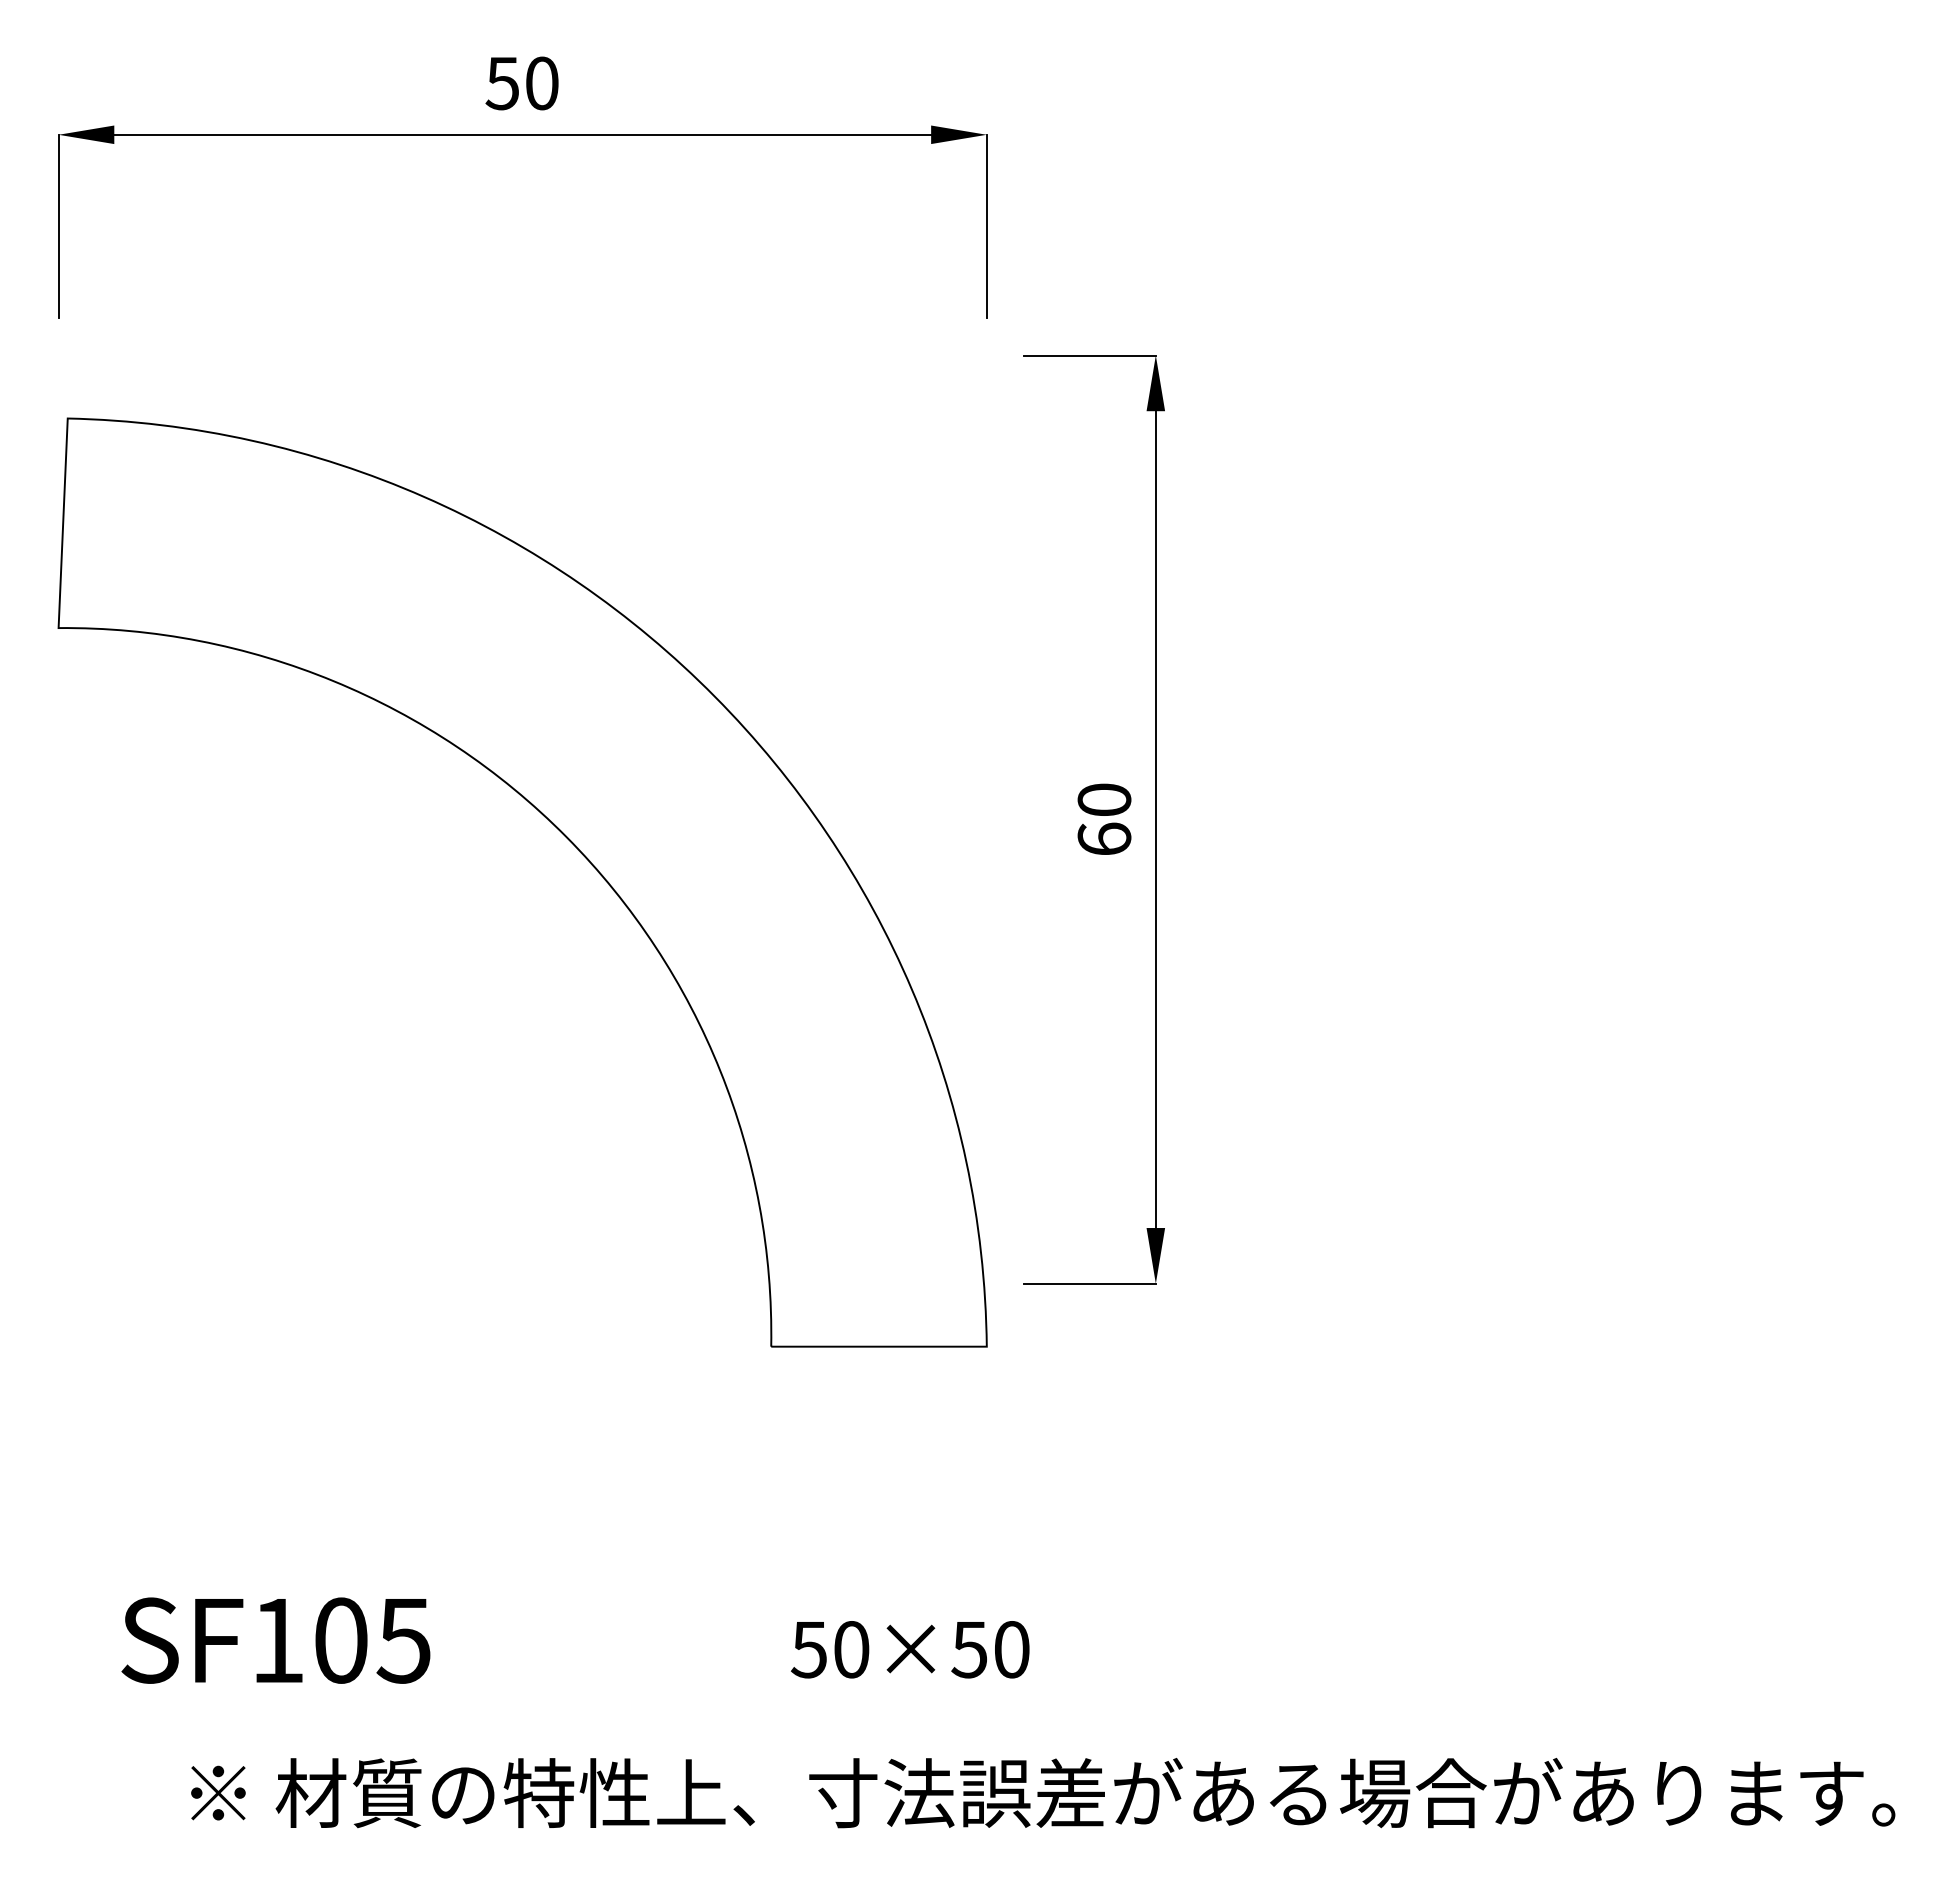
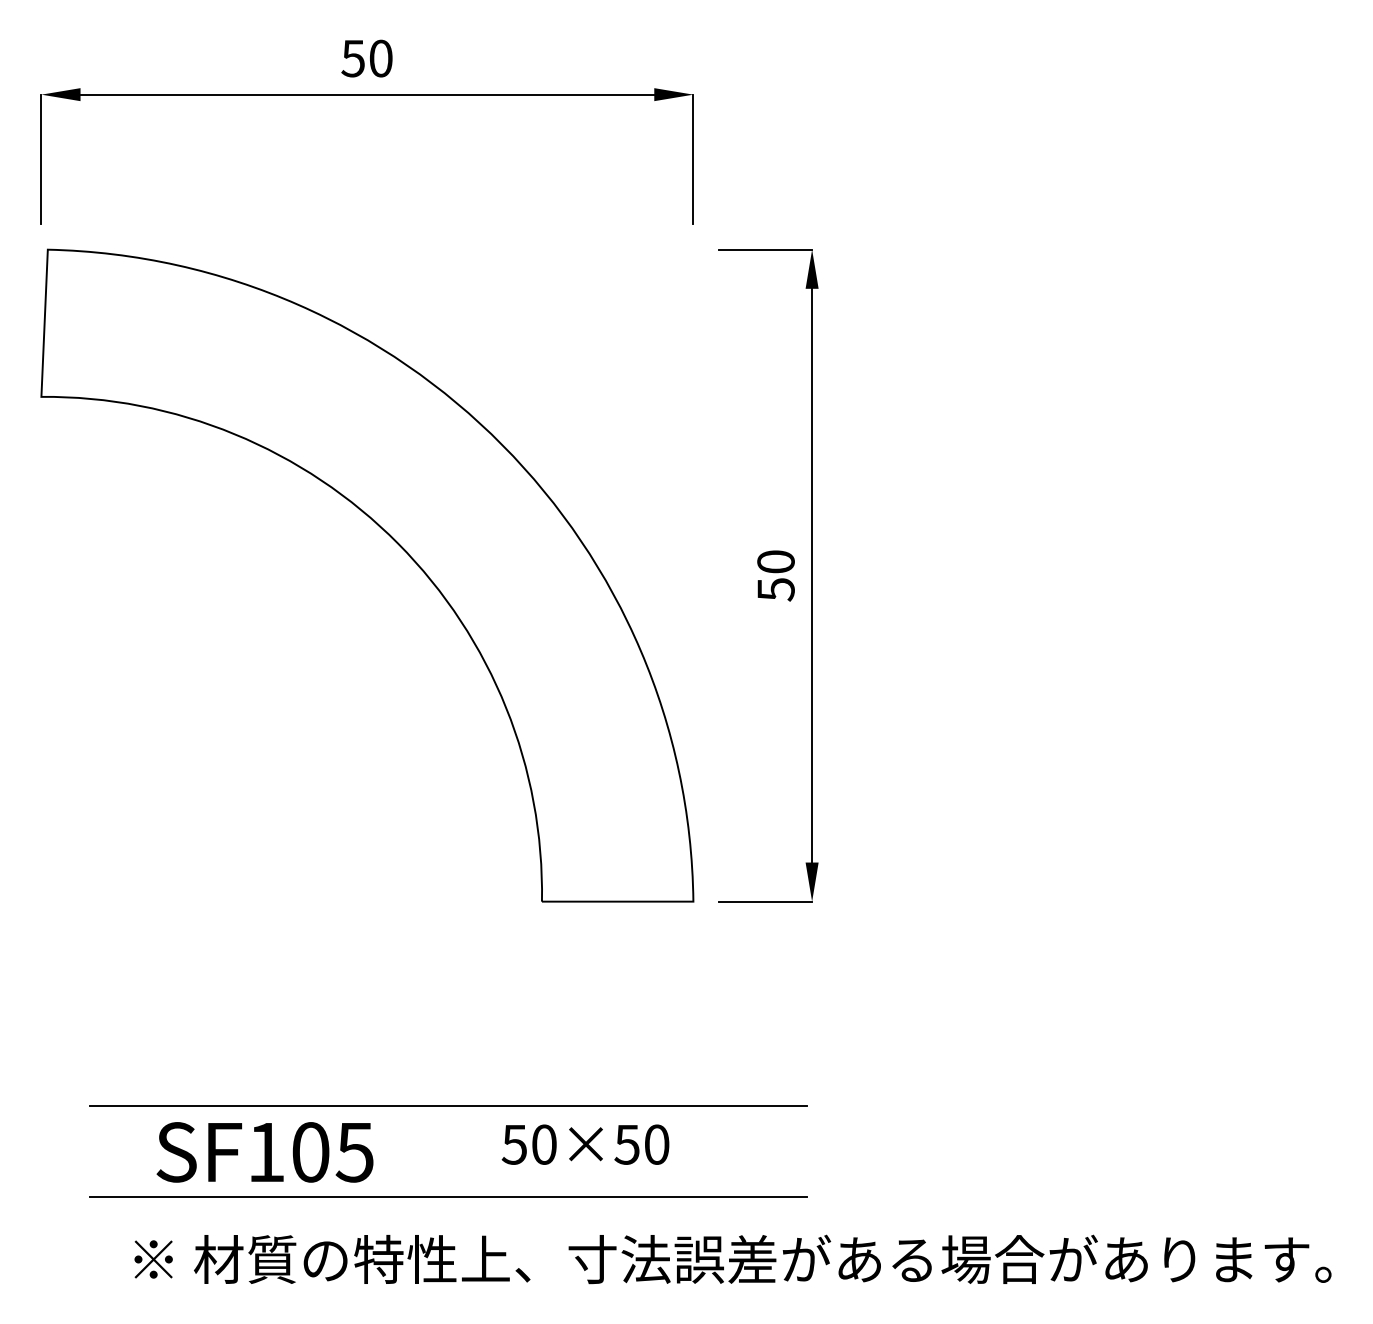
part: (566, 838) -> (398, 544), moved
text: (1104, 839) -> (776, 589), 60 -> 50
line: (637, 1574) -> (448, 1105), added
text: (275, 1640) -> (264, 1152), moved
text: (910, 1649) -> (585, 1144), moved
line: (637, 1704) -> (448, 1197), added

